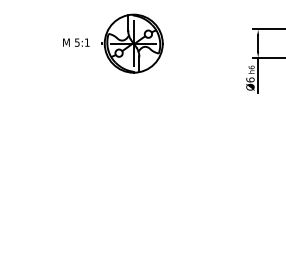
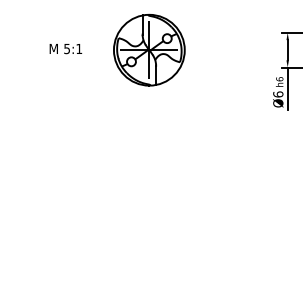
part: (132, 43) -> (147, 49), moved

